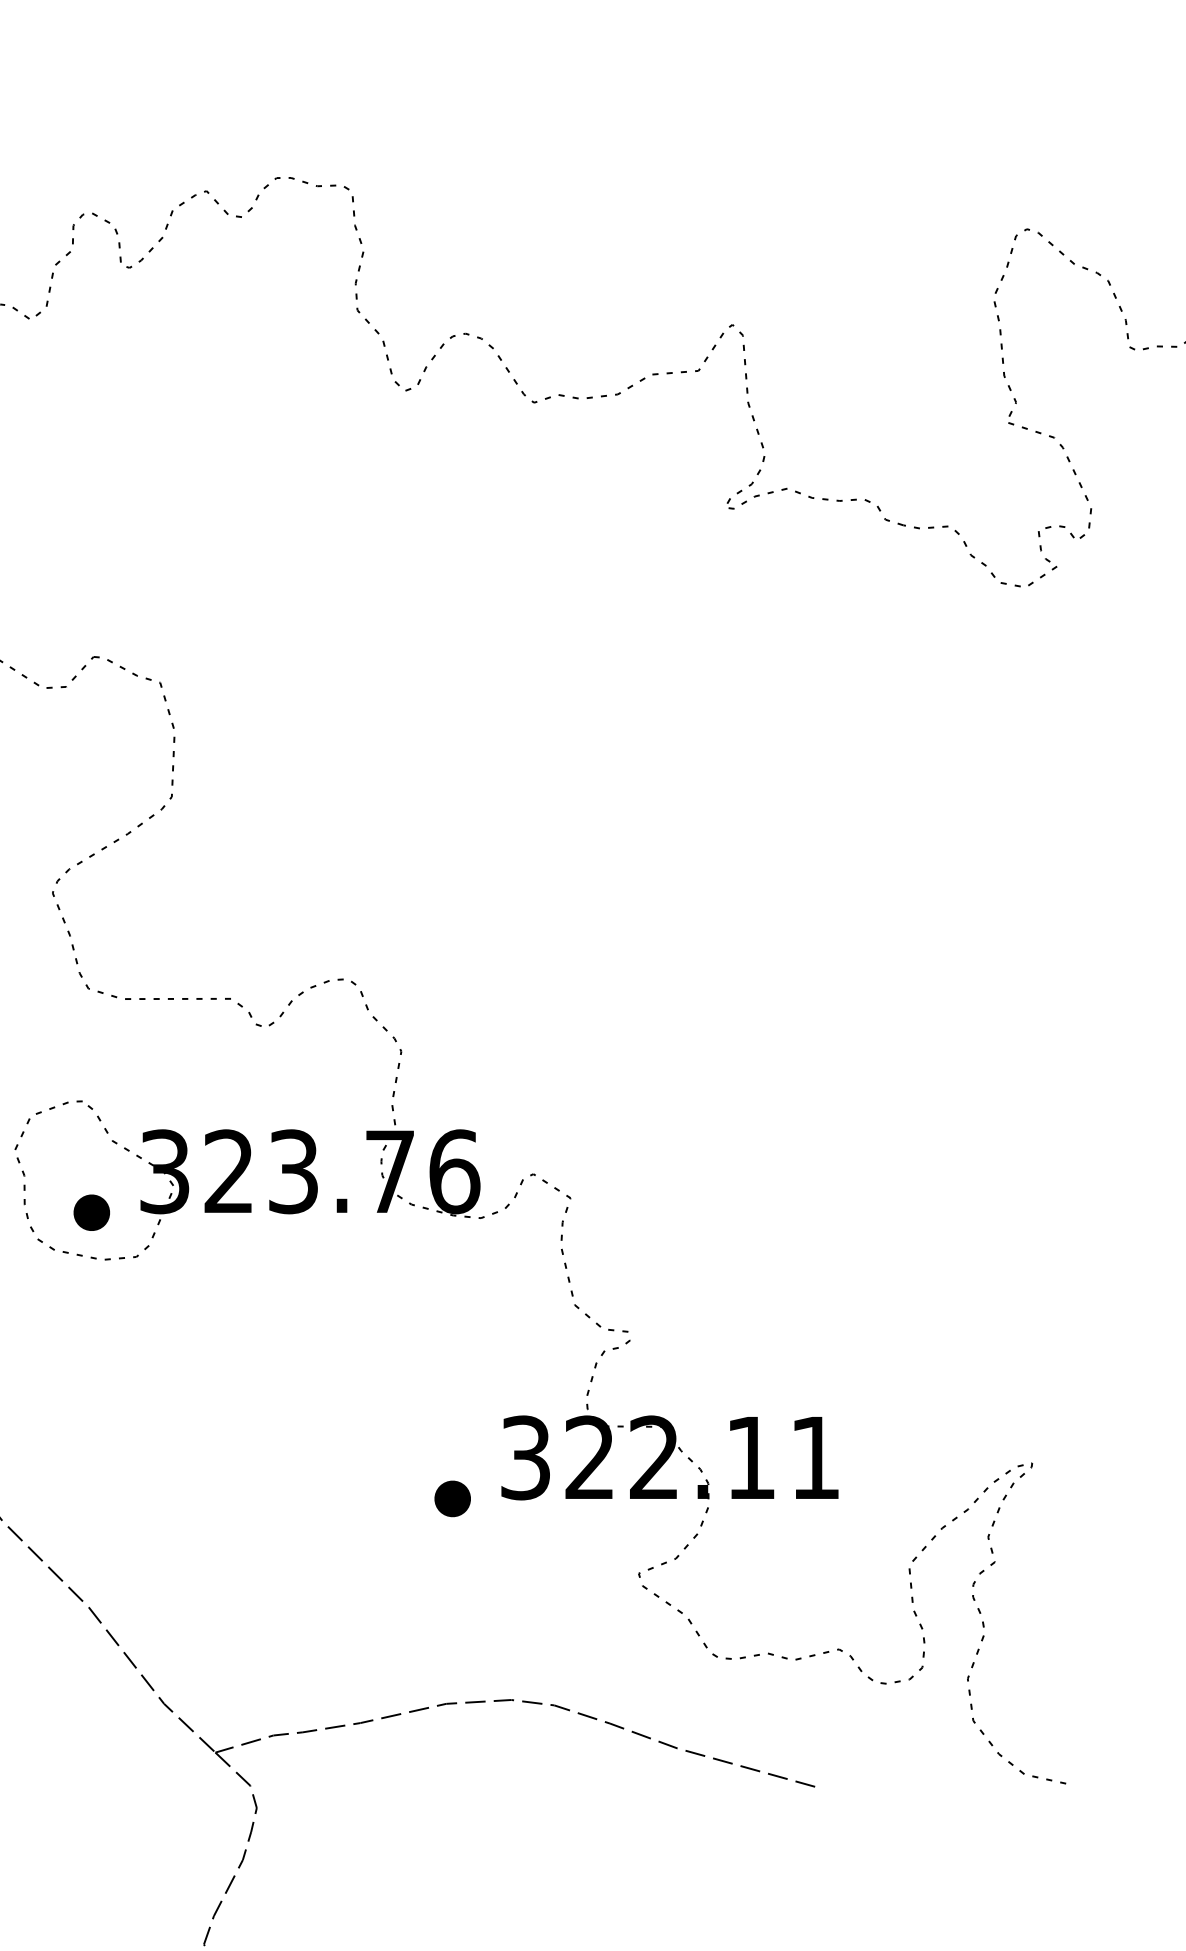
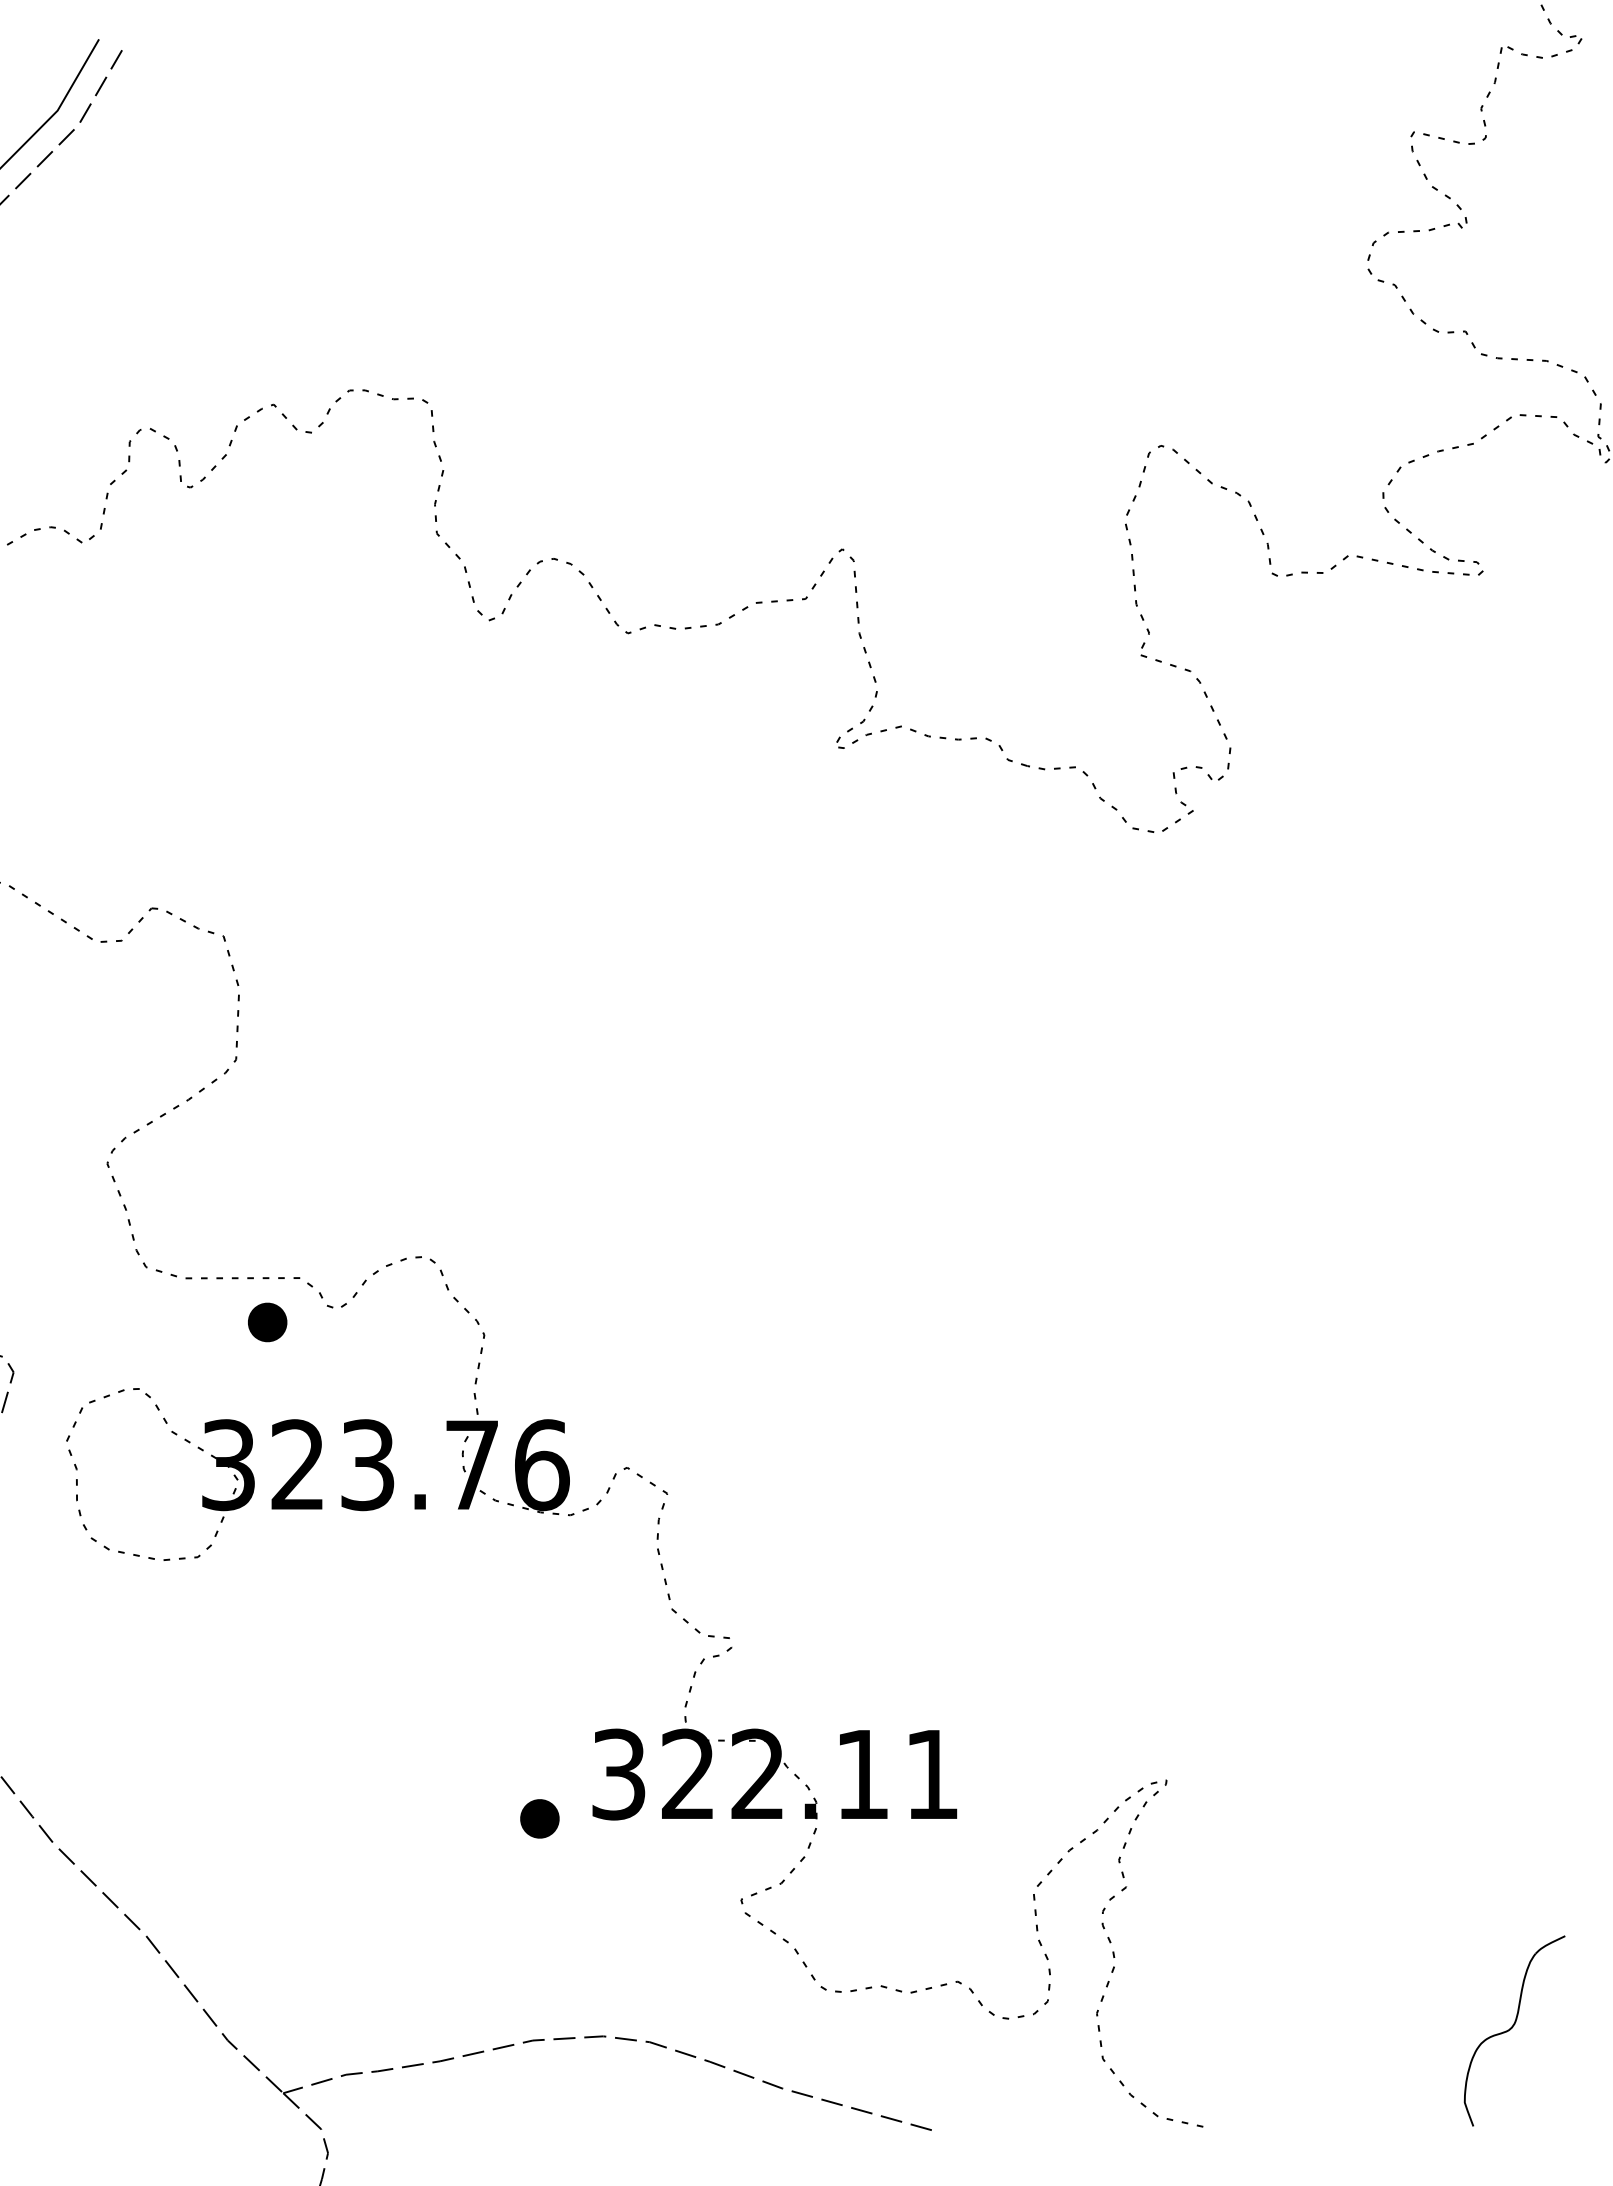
part: (91, 1212) -> (267, 1322), moved

